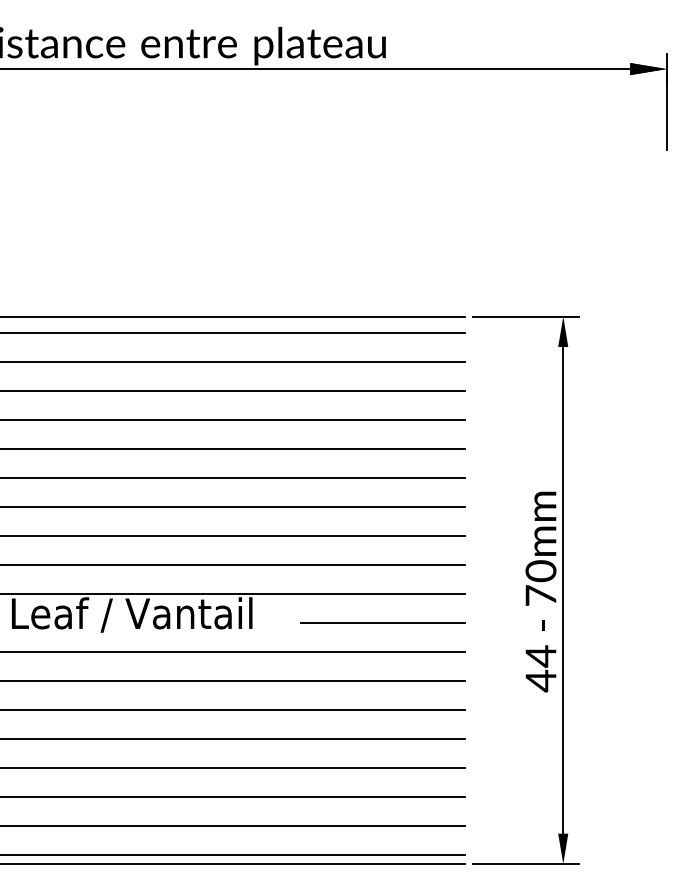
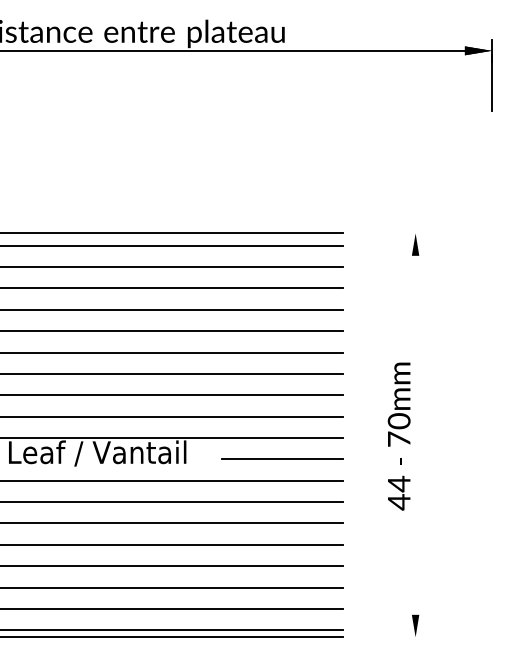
line: (525, 316) -> (387, 233), removed
line: (563, 589) -> (415, 434), removed
line: (525, 864) -> (387, 637), removed

